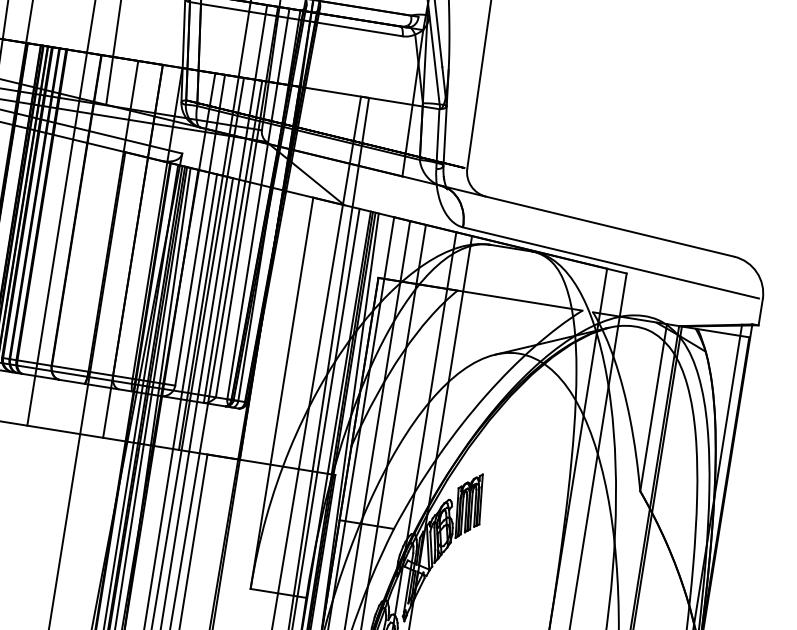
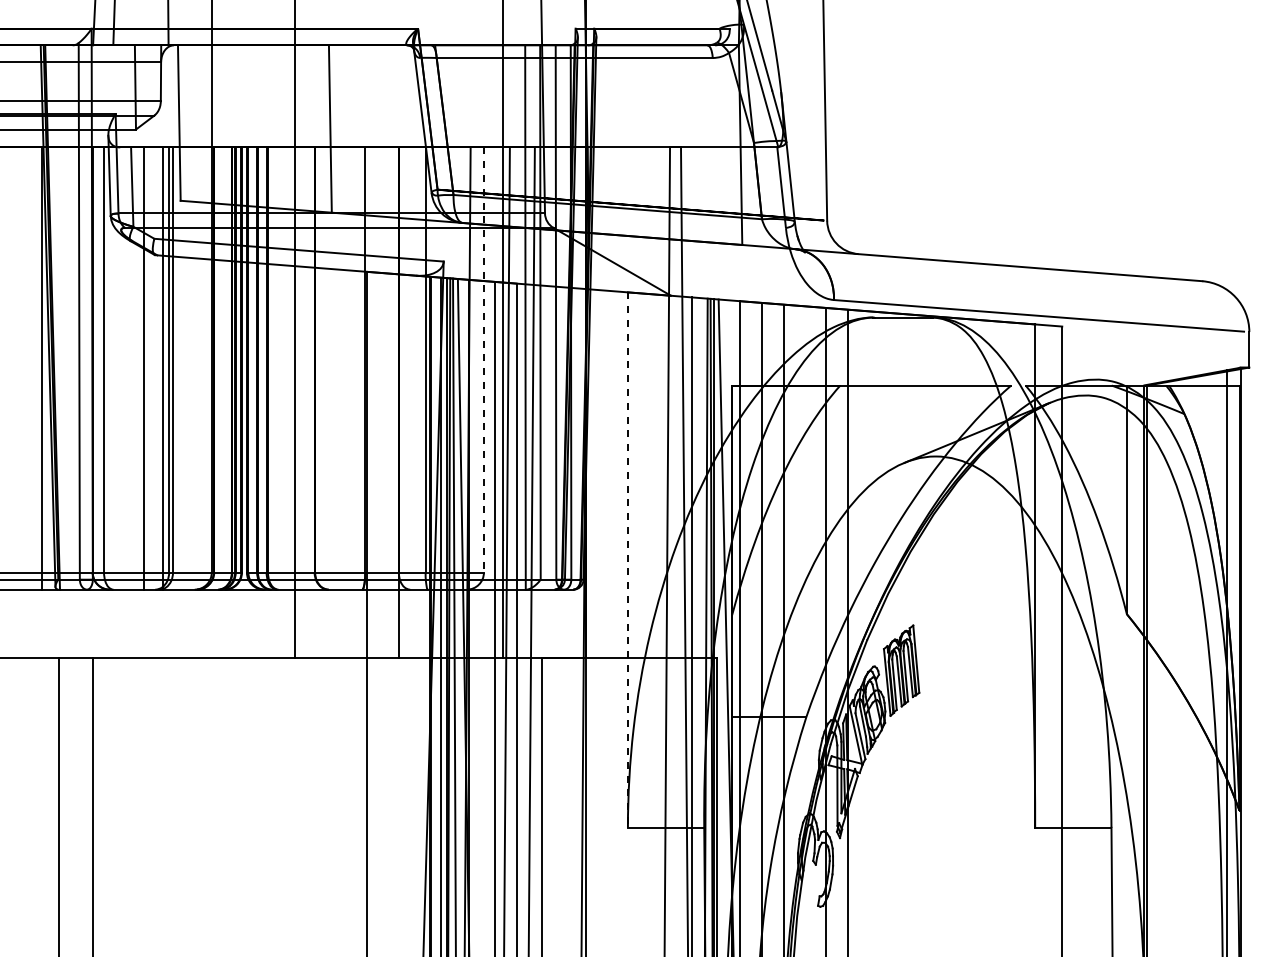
line: (199, 230) -> (483, 360), solid -> dashed
line: (281, 393) -> (627, 560), solid -> dashed

